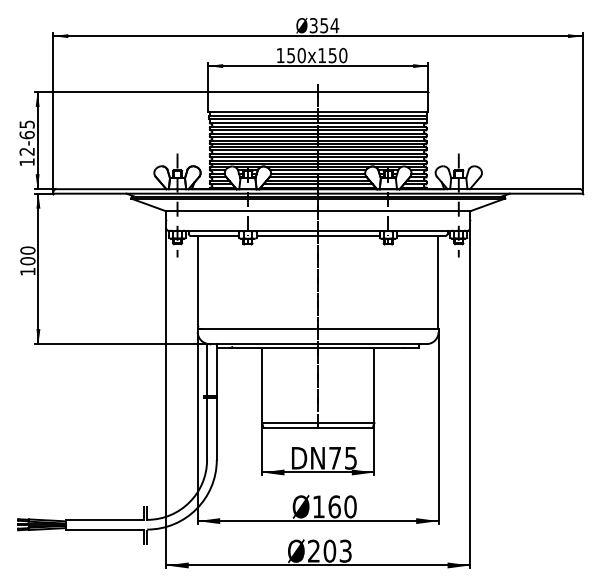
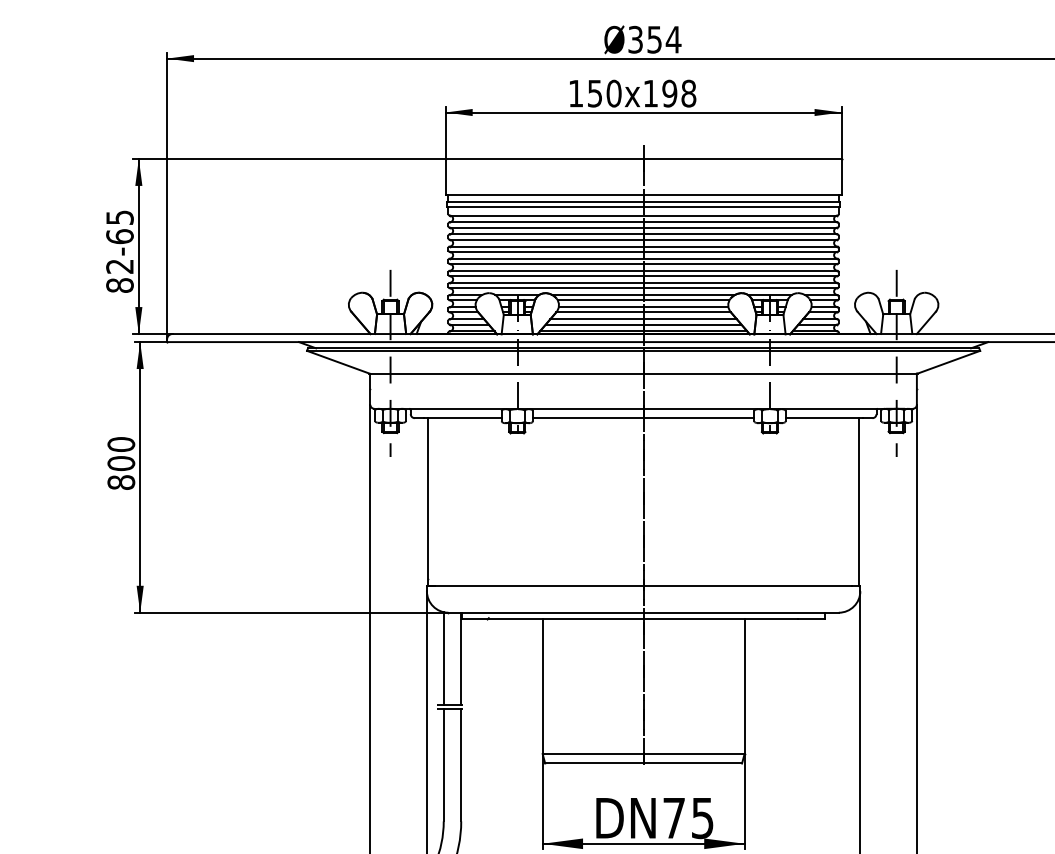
text: (337, 54) -> (678, 91), 150x150 -> 150x198
text: (26, 162) -> (118, 285), 12- -> 82-
text: (27, 271) -> (120, 482), 100 -> 800

